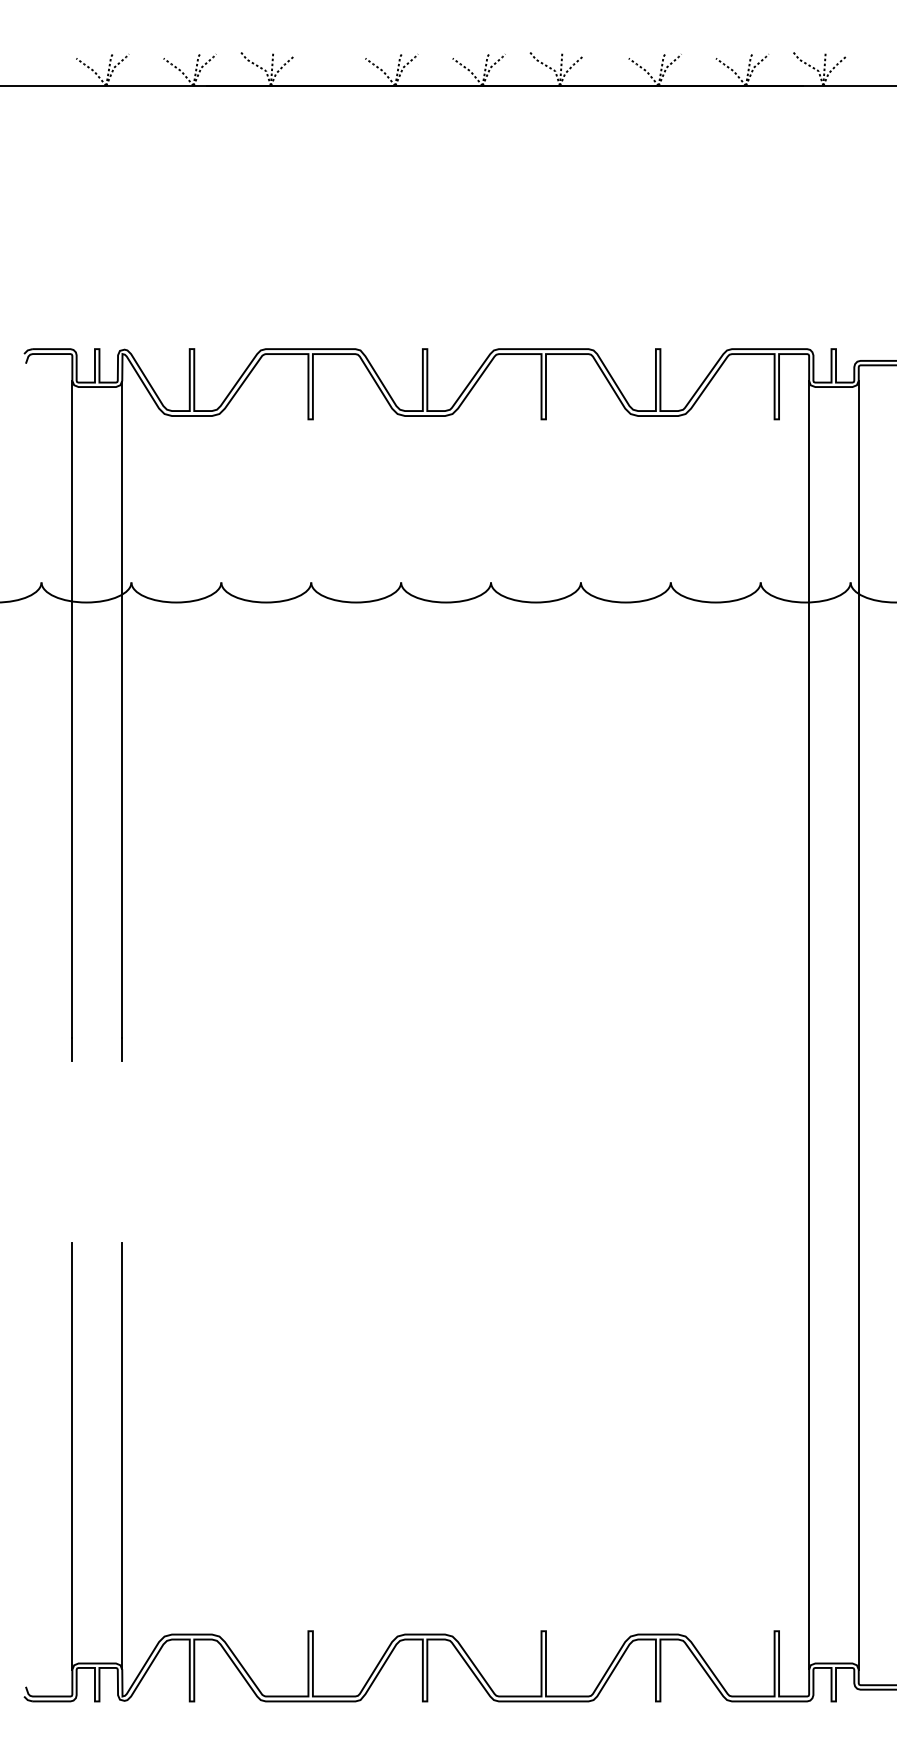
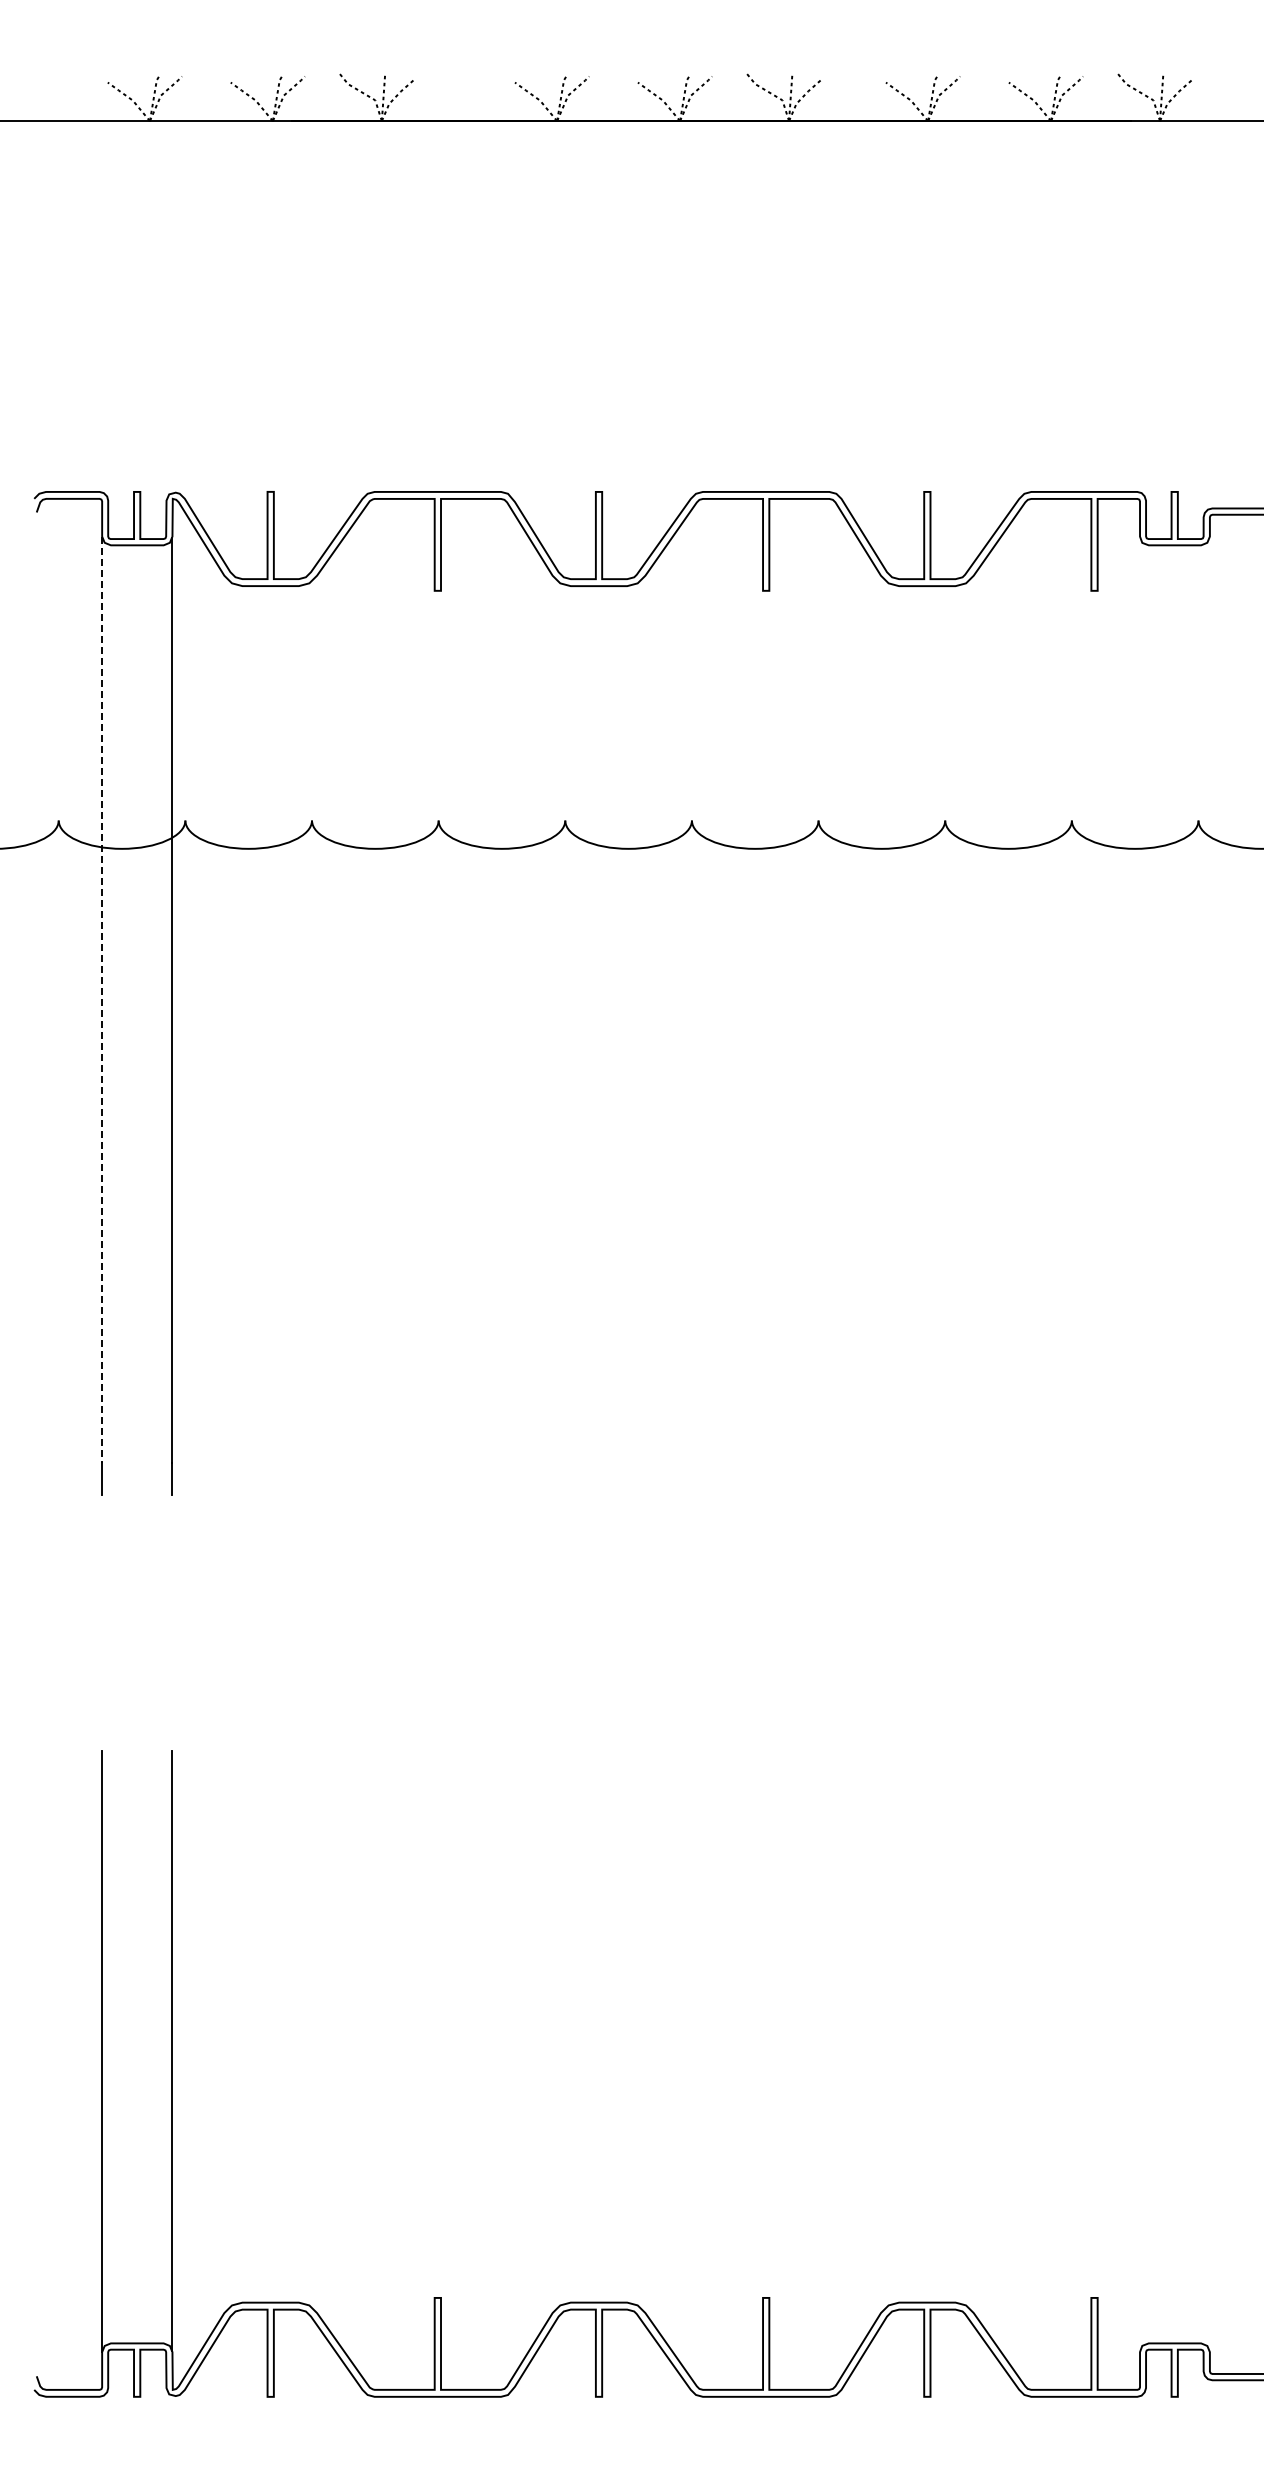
line: (72, 709) -> (102, 999), solid -> dashed
line: (809, 1025) -> (1140, 1444), removed
line: (858, 1025) -> (1209, 1444), removed

